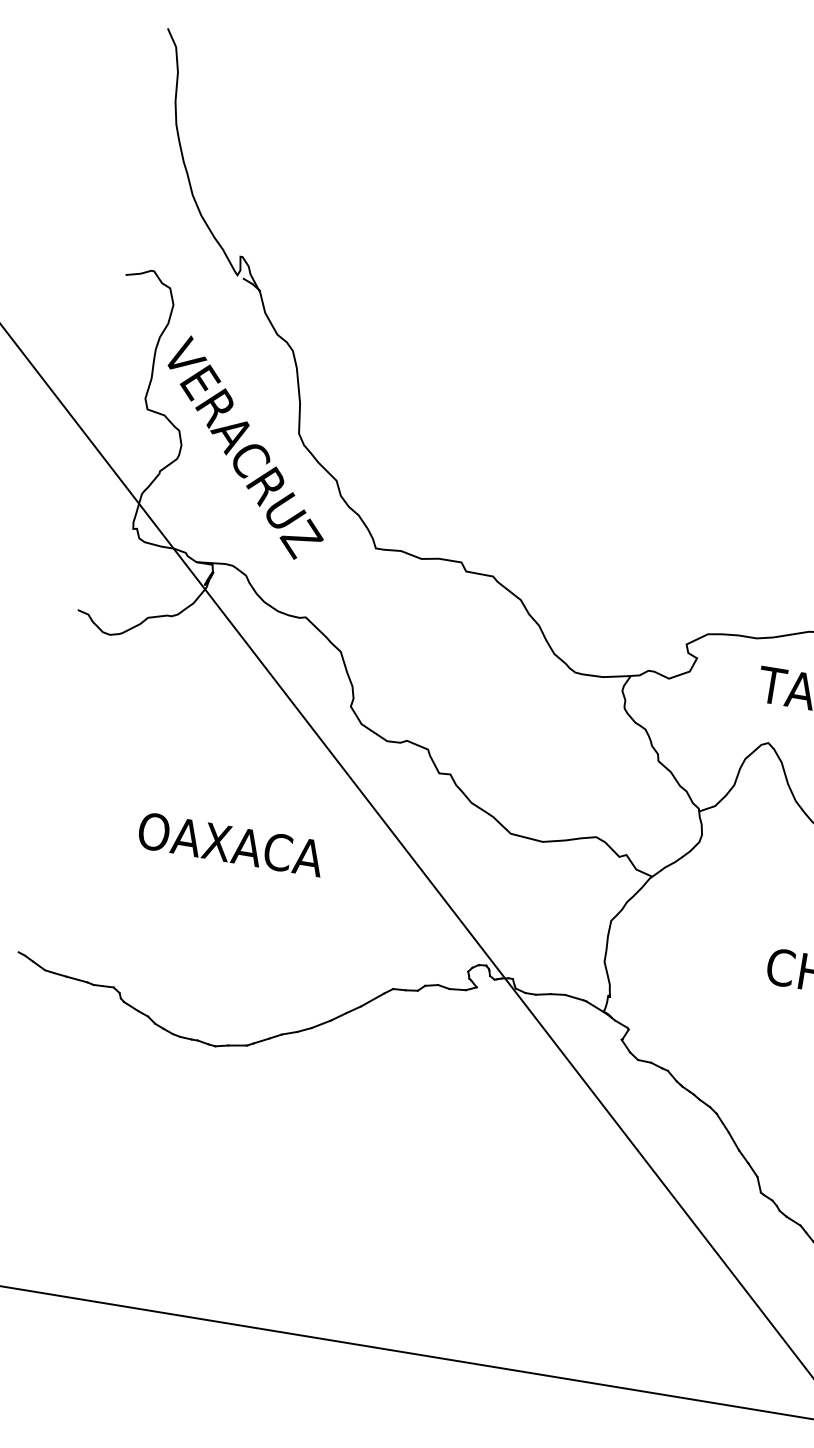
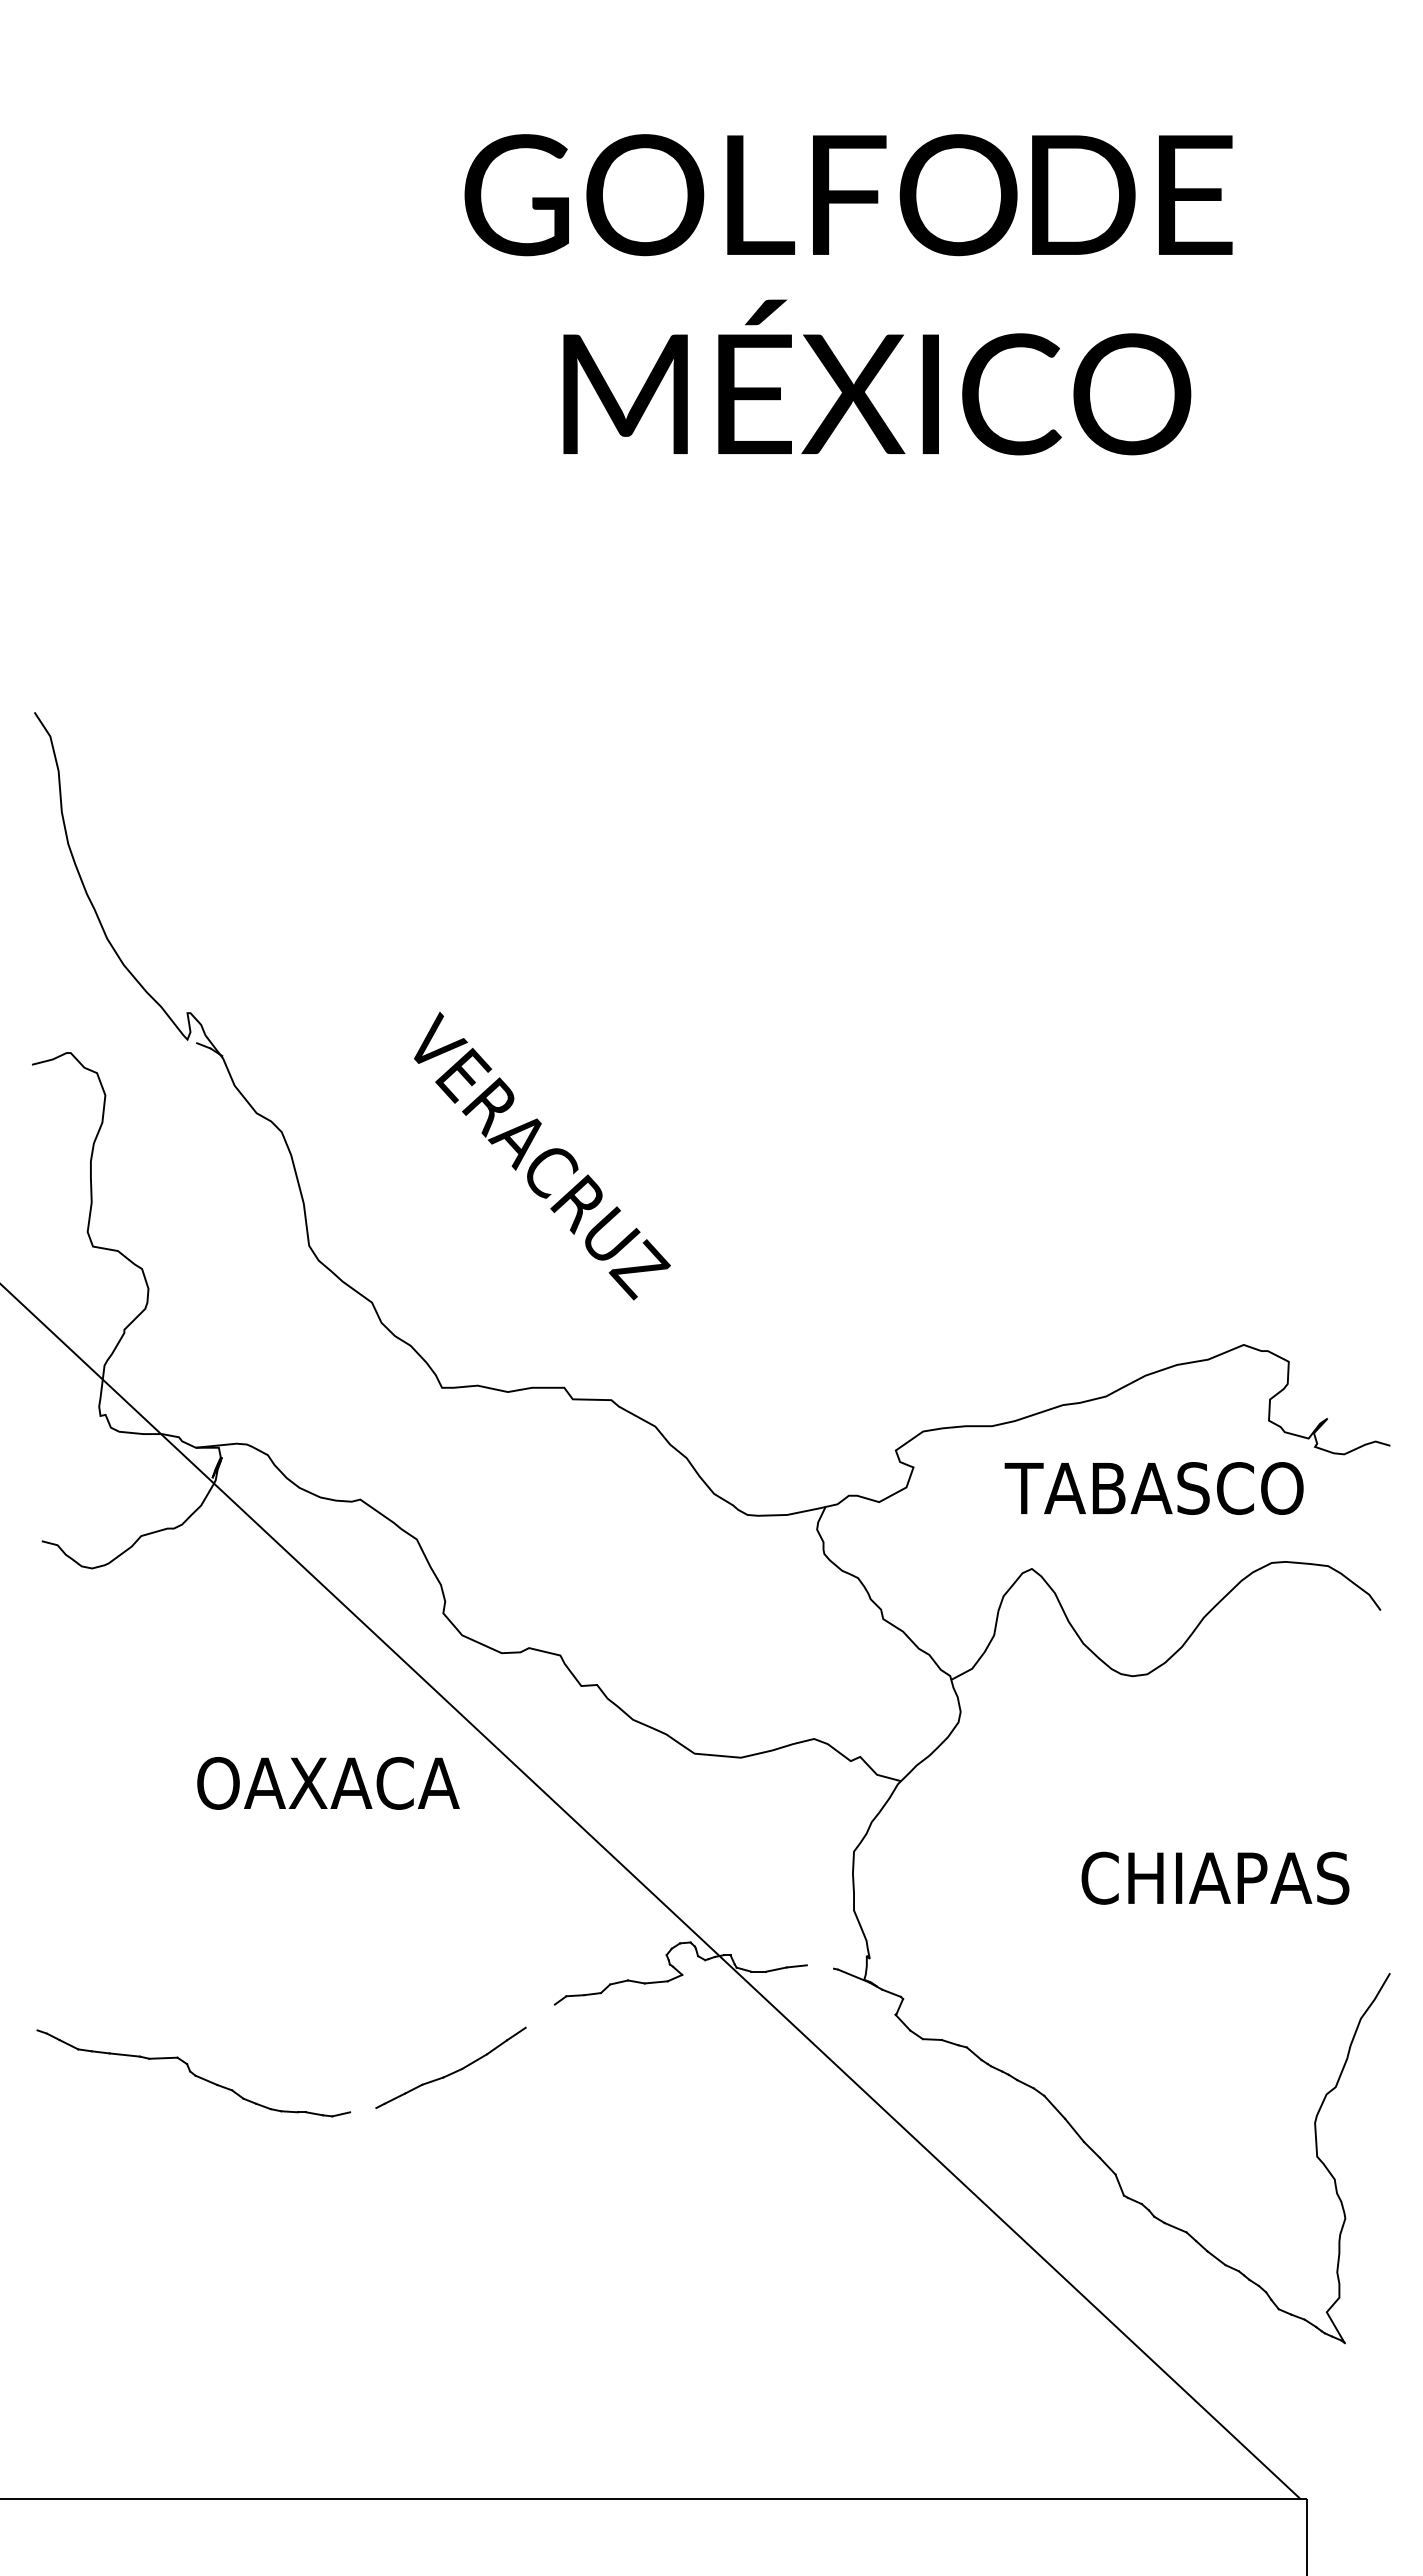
text: (246, 447) -> (542, 1155), moved
text: (231, 844) -> (328, 1783), moved
line: (573, 997) -> (819, 1966), removed
line: (372, 999) -> (539, 2015), removed
line: (237, 1045) -> (363, 2110), removed

